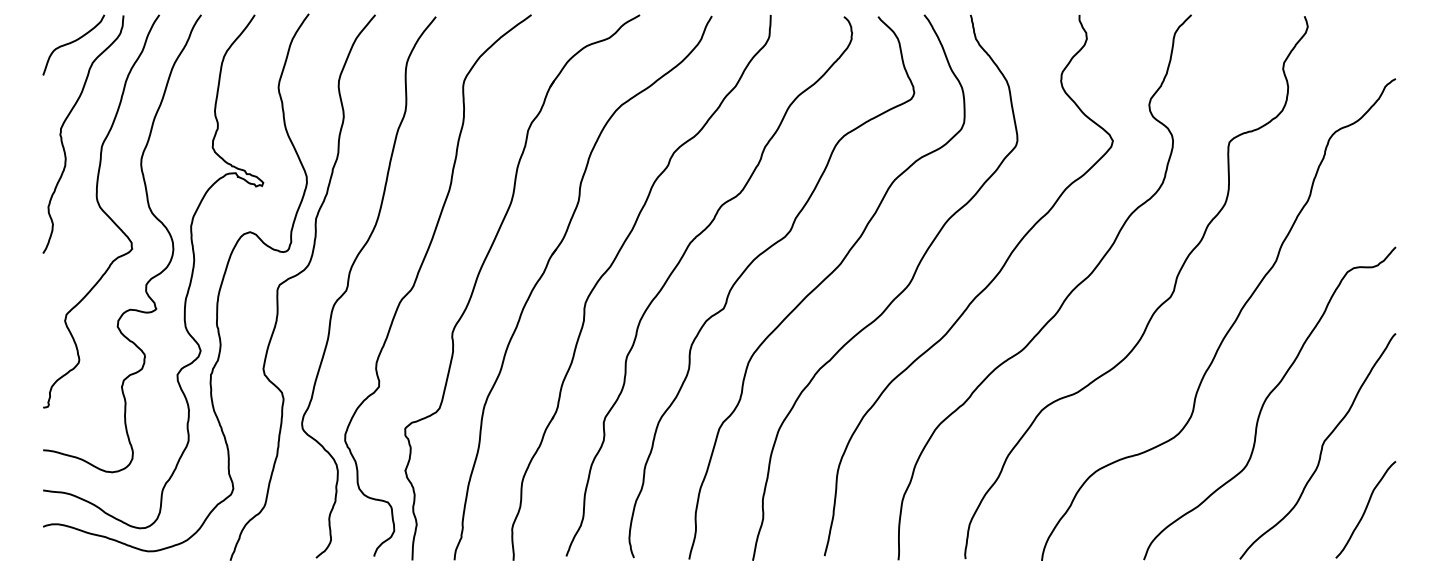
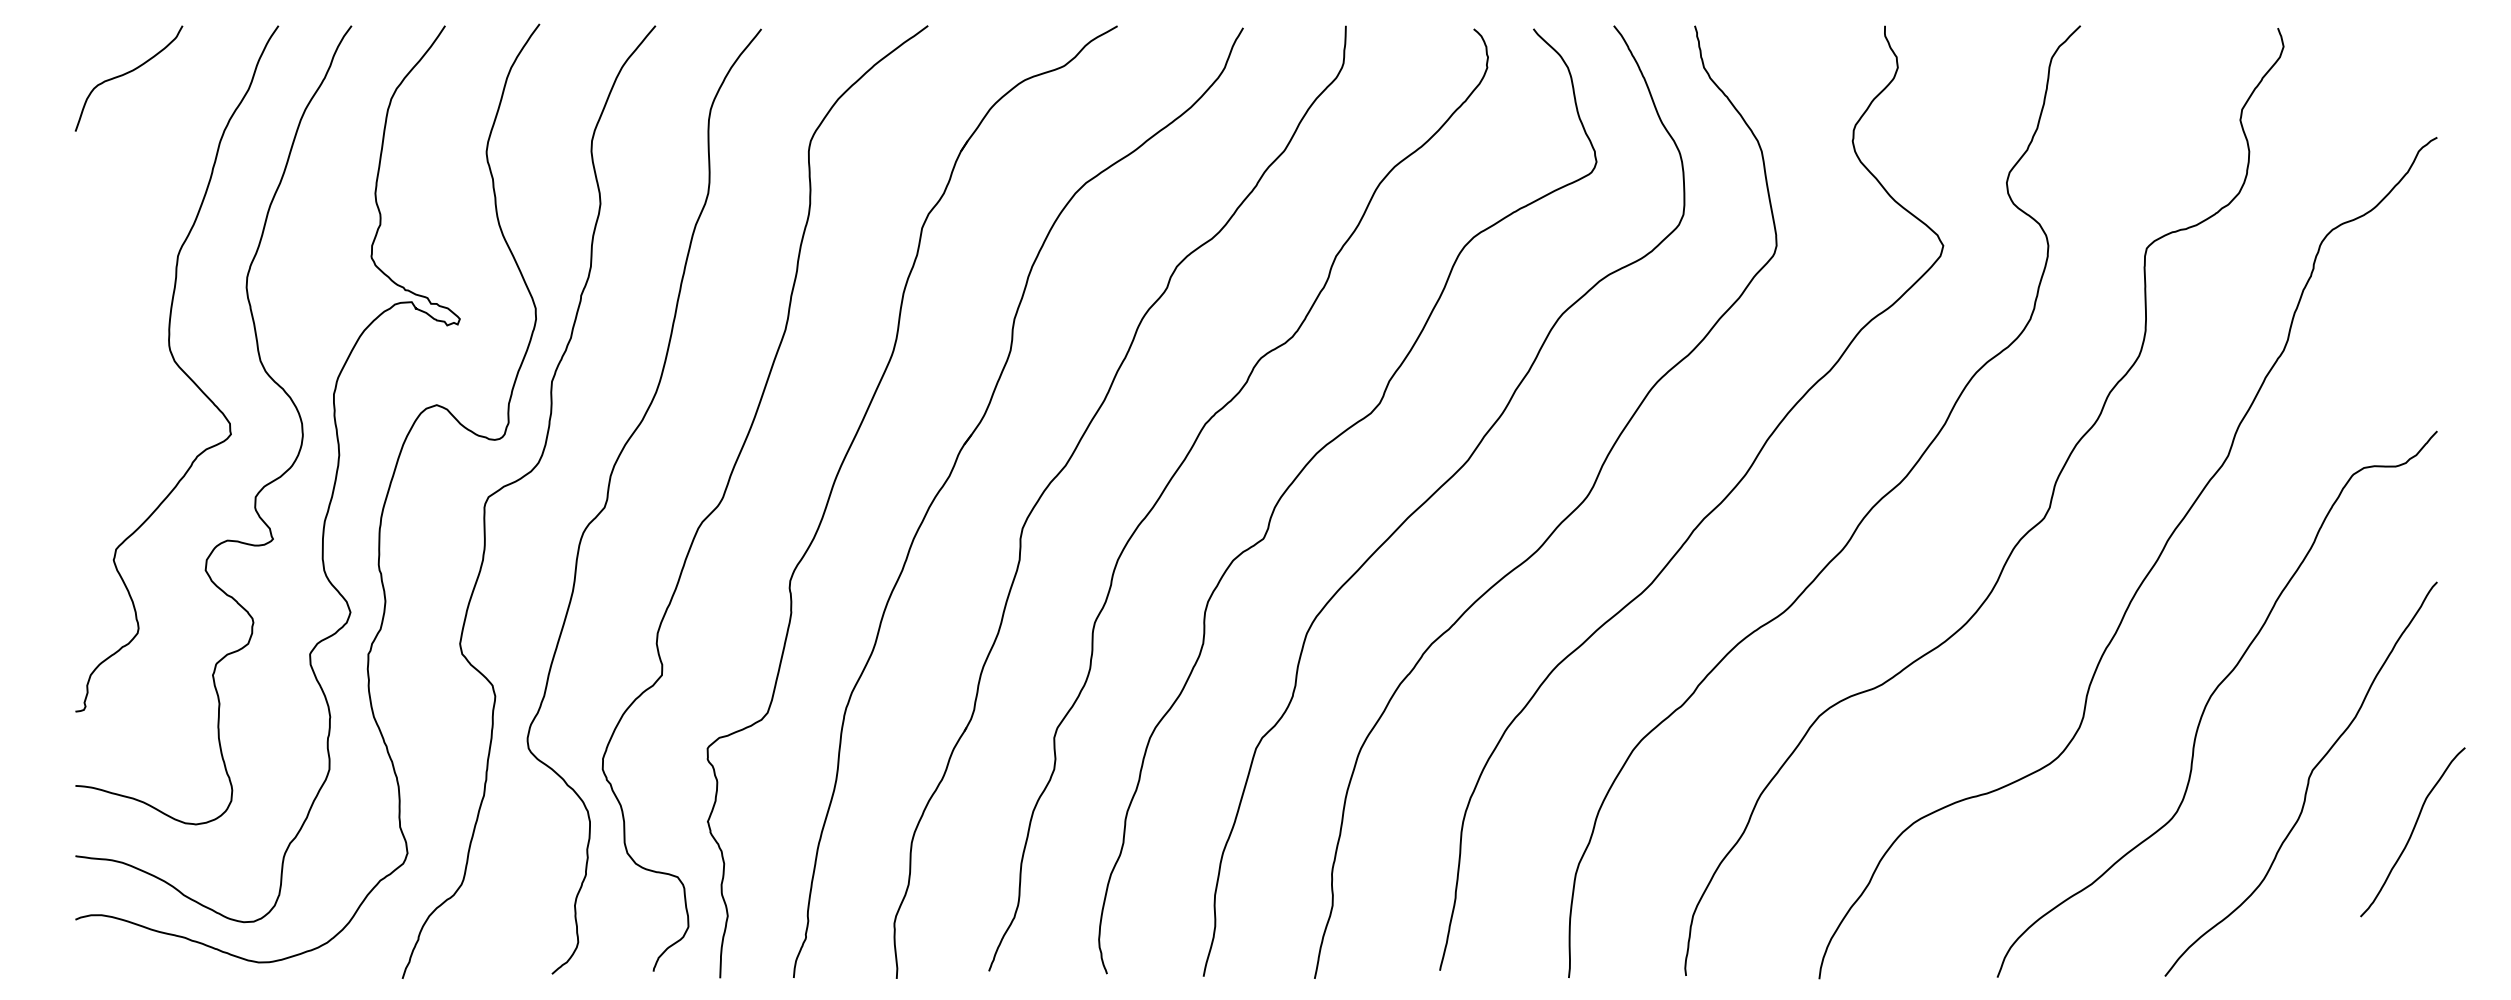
curve: (62, 137) -> (109, 239), removed
curve: (1365, 509) -> (2412, 831), moved

